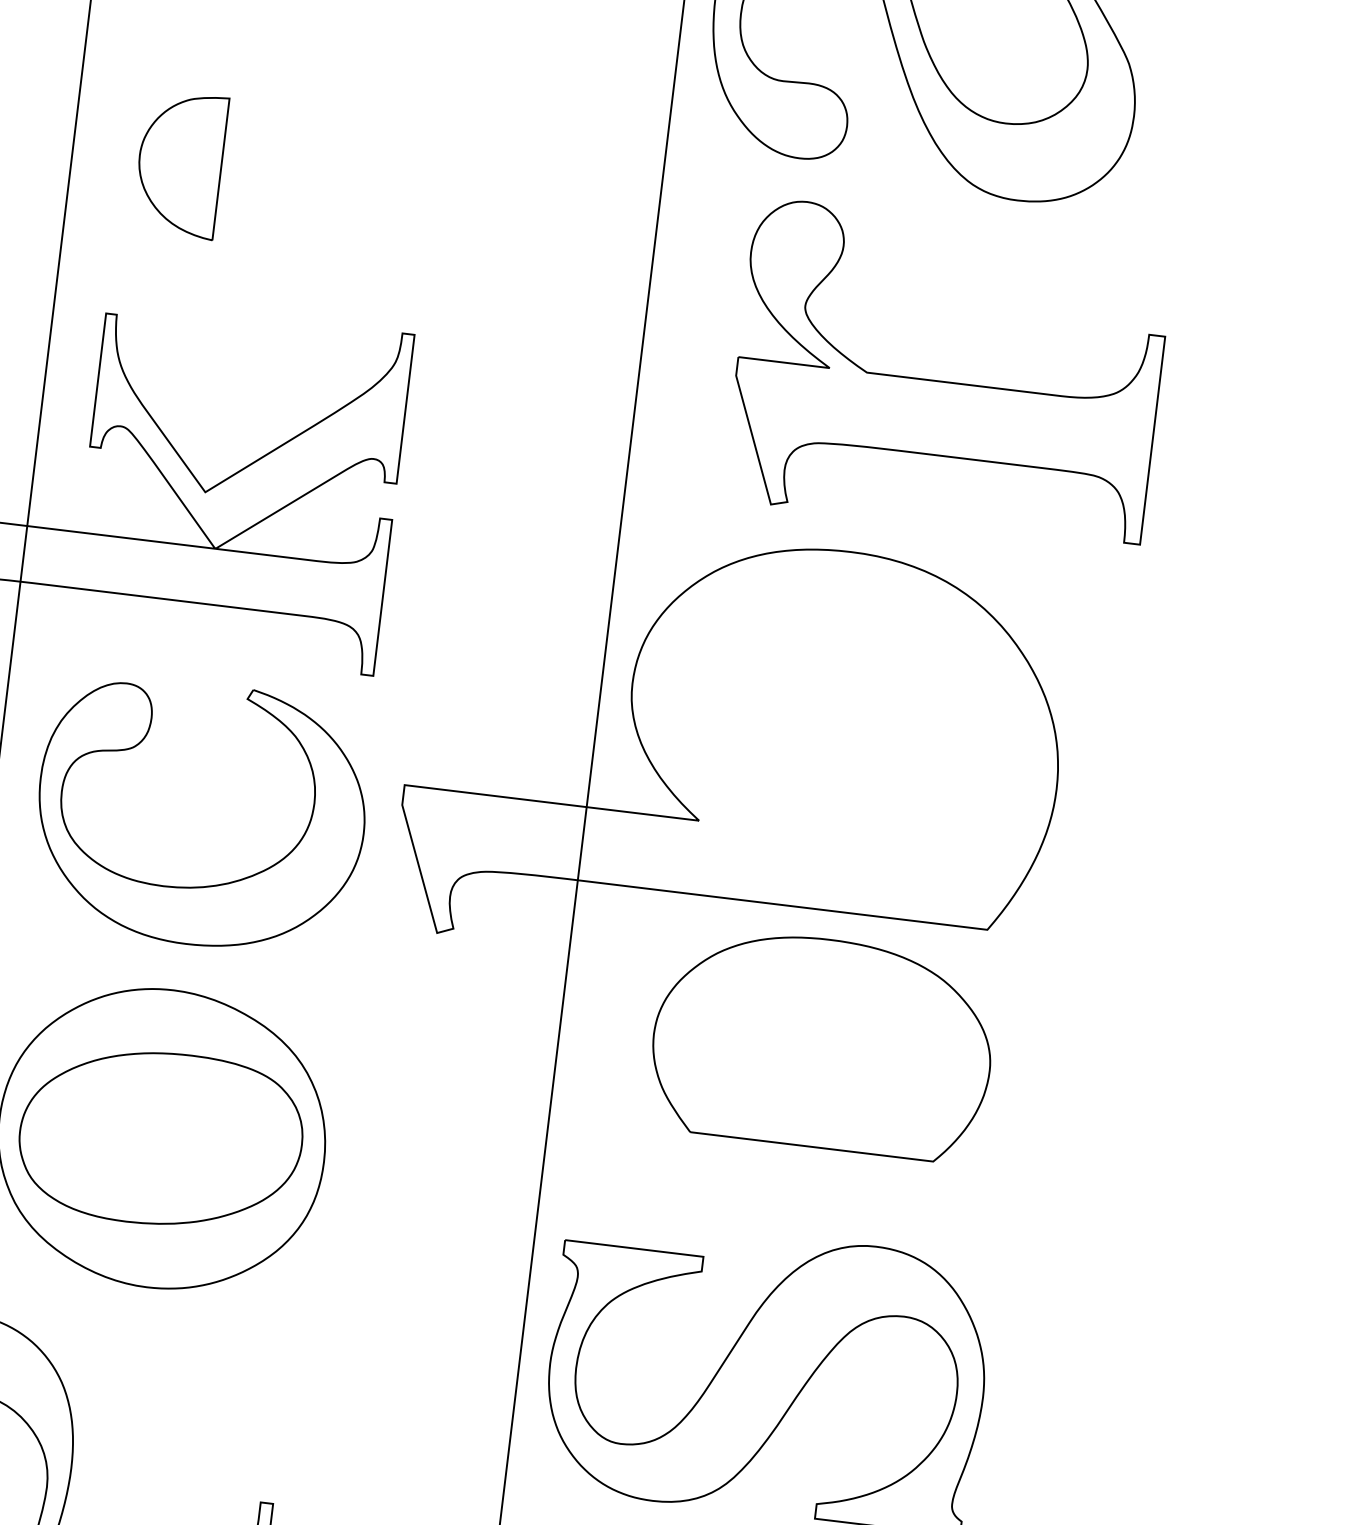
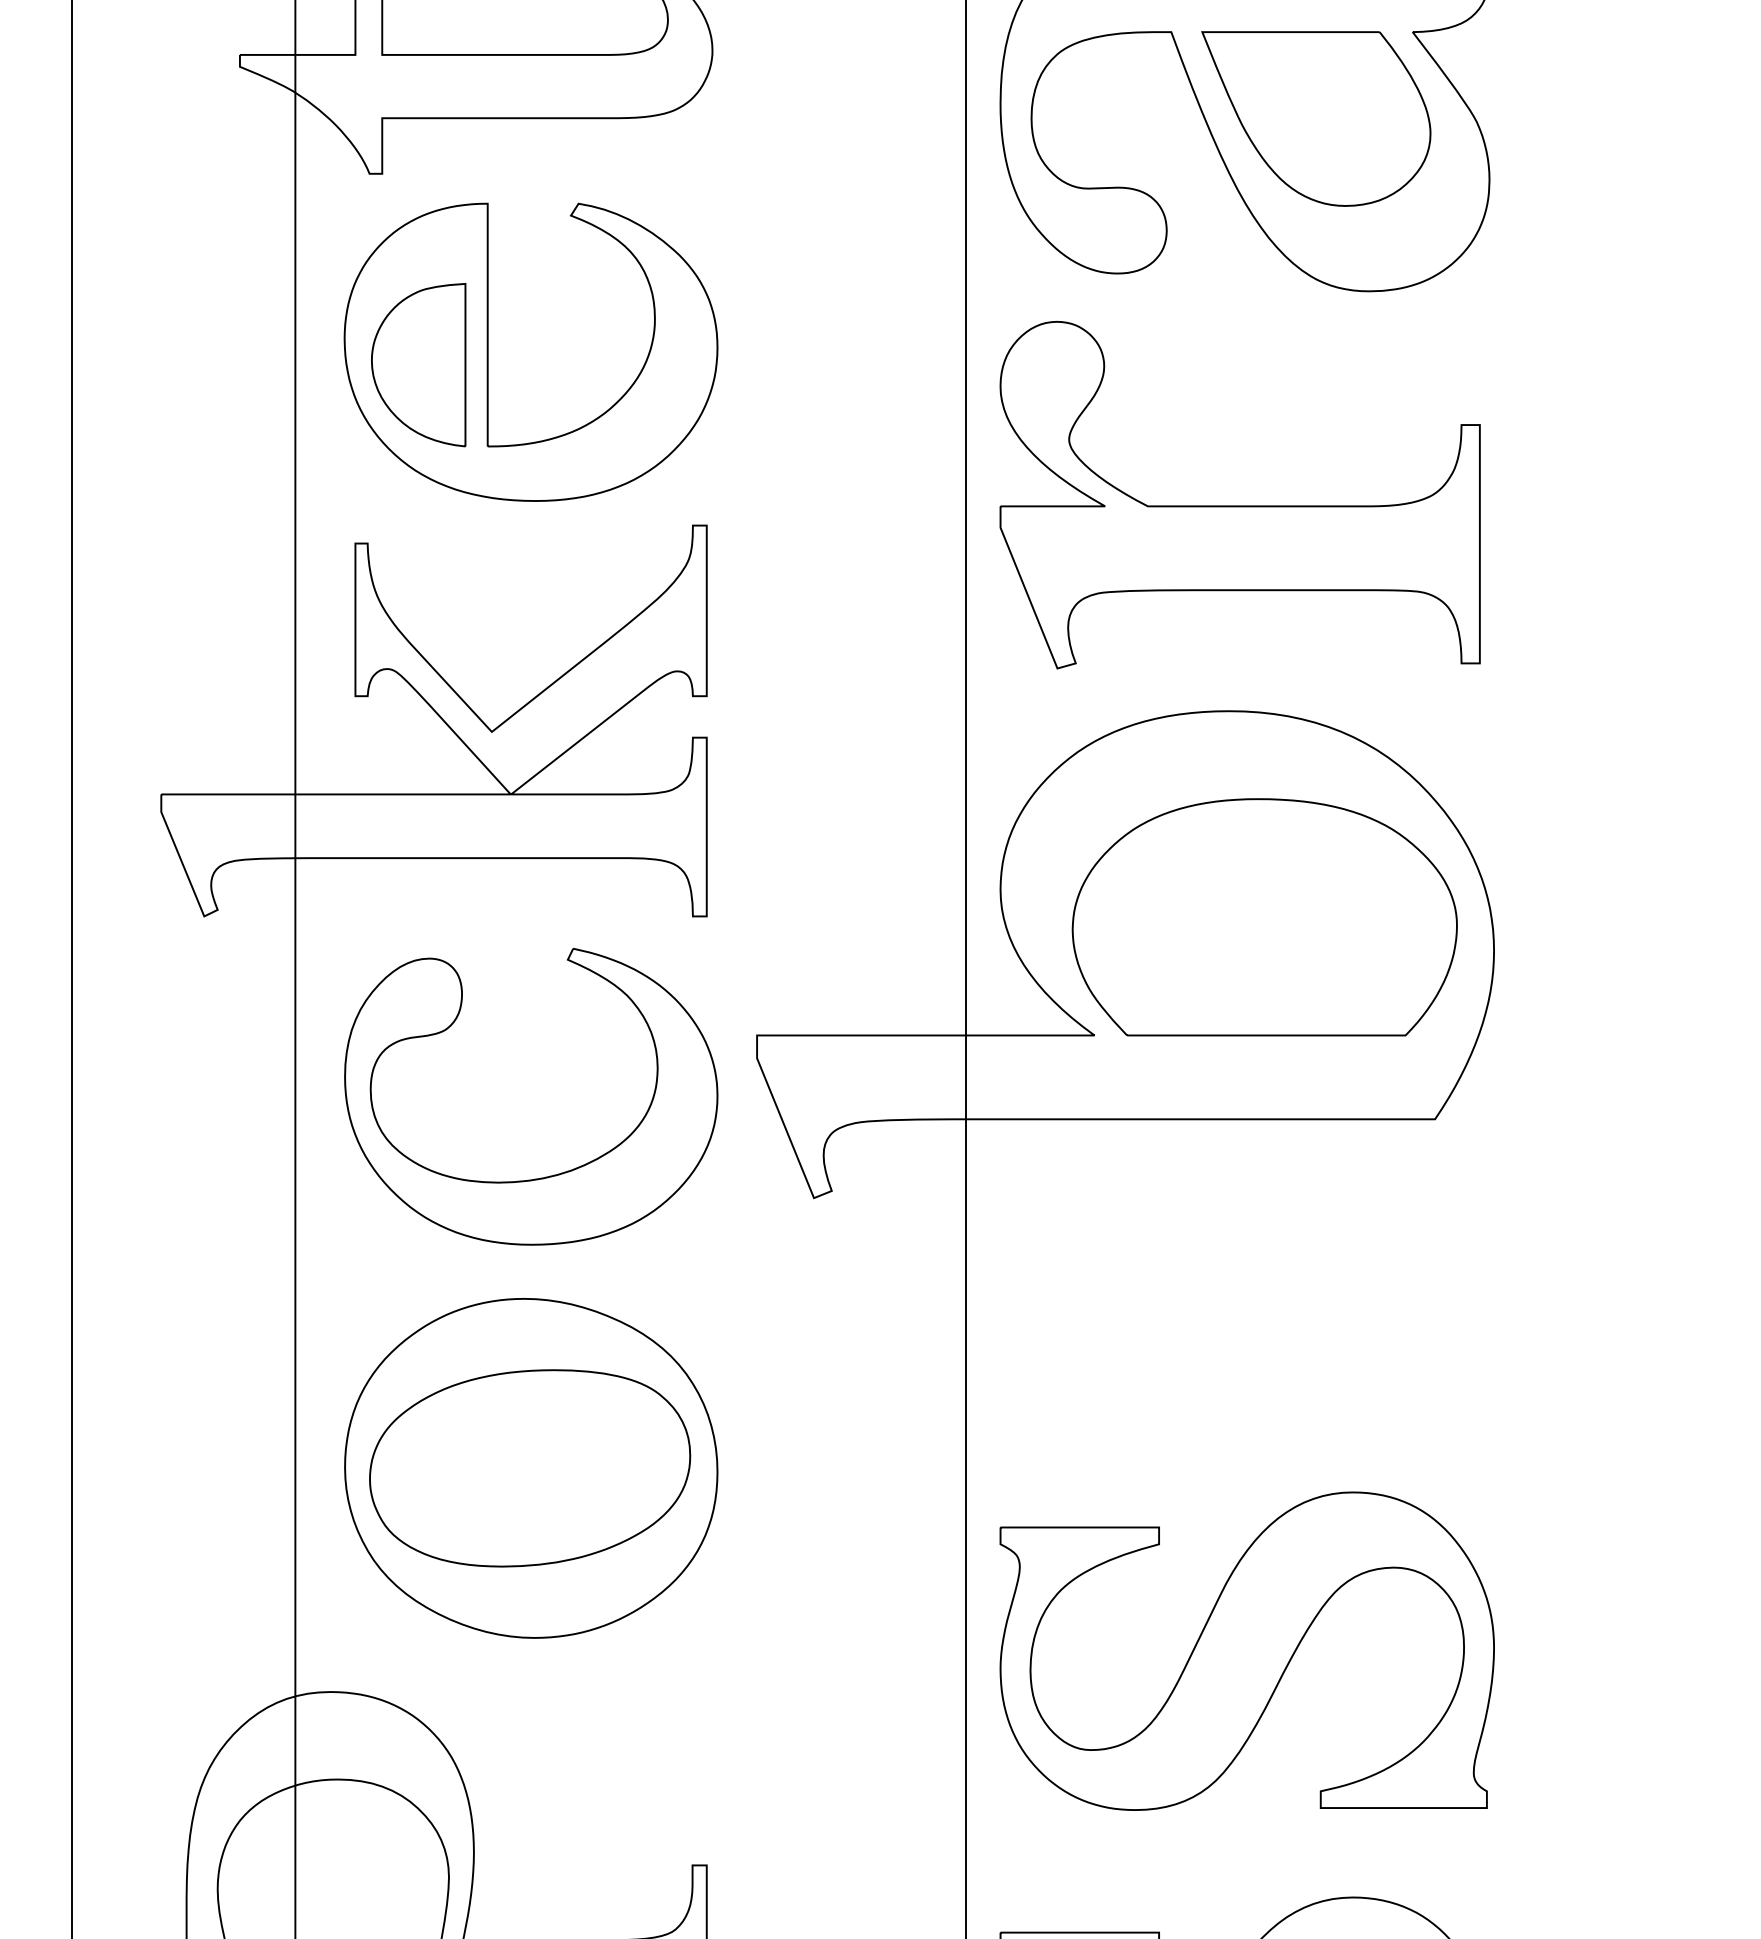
part: (242, 159) -> (488, 351), added
part: (947, 381) -> (1239, 505), moved
part: (822, 1043) -> (1264, 917), moved

